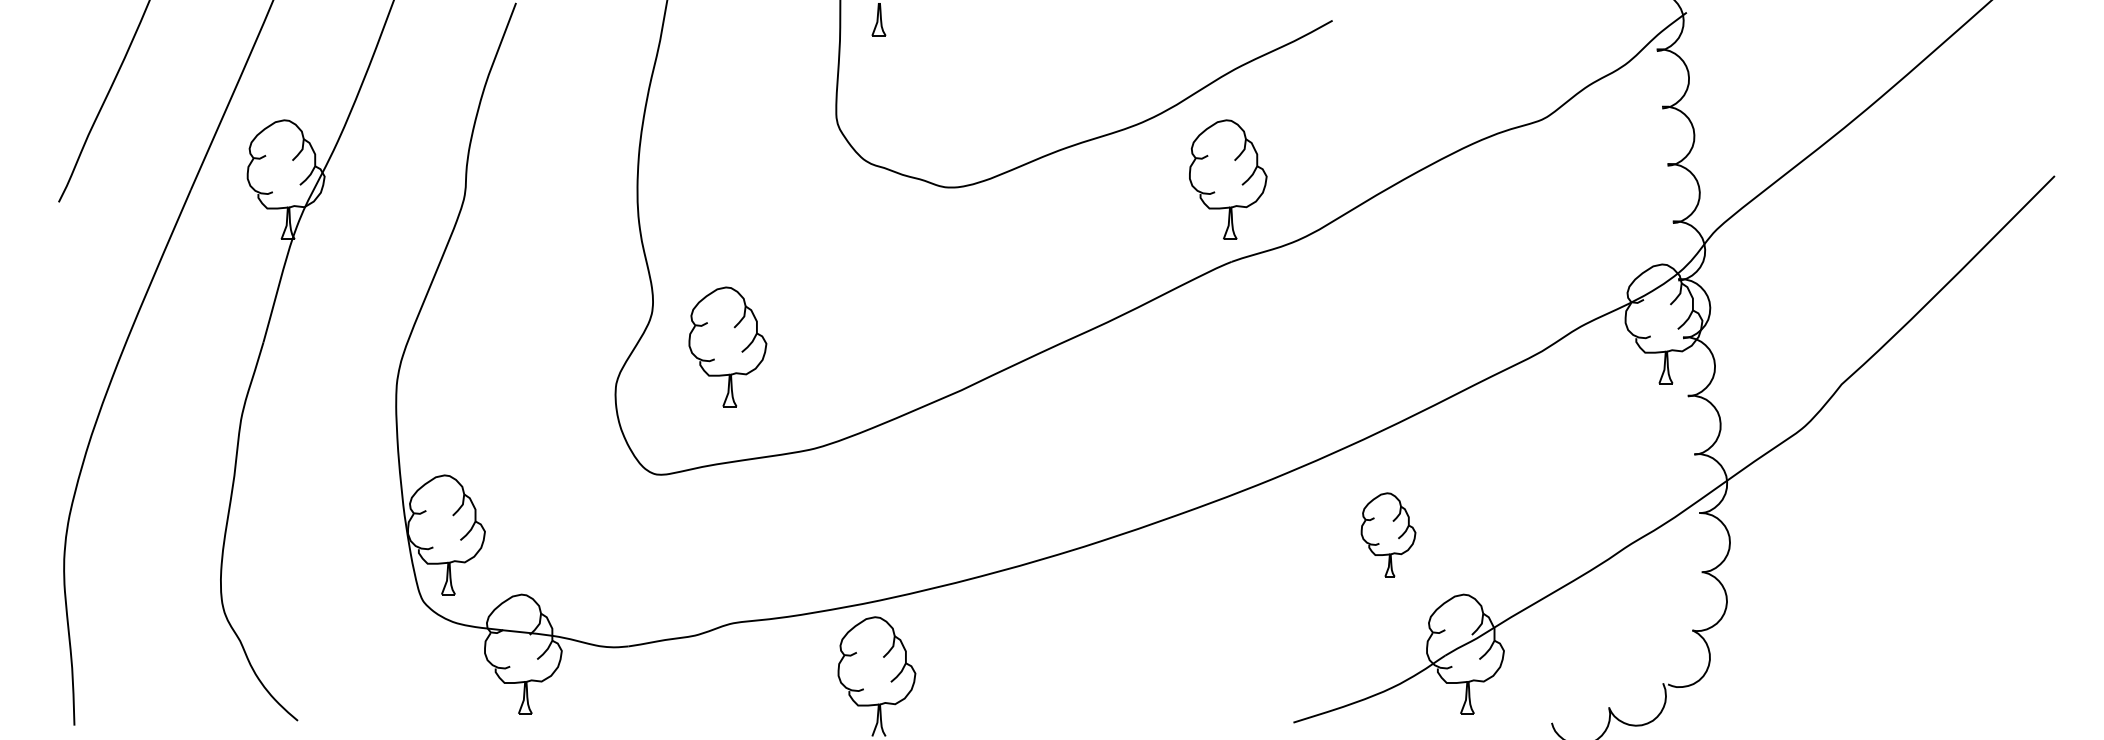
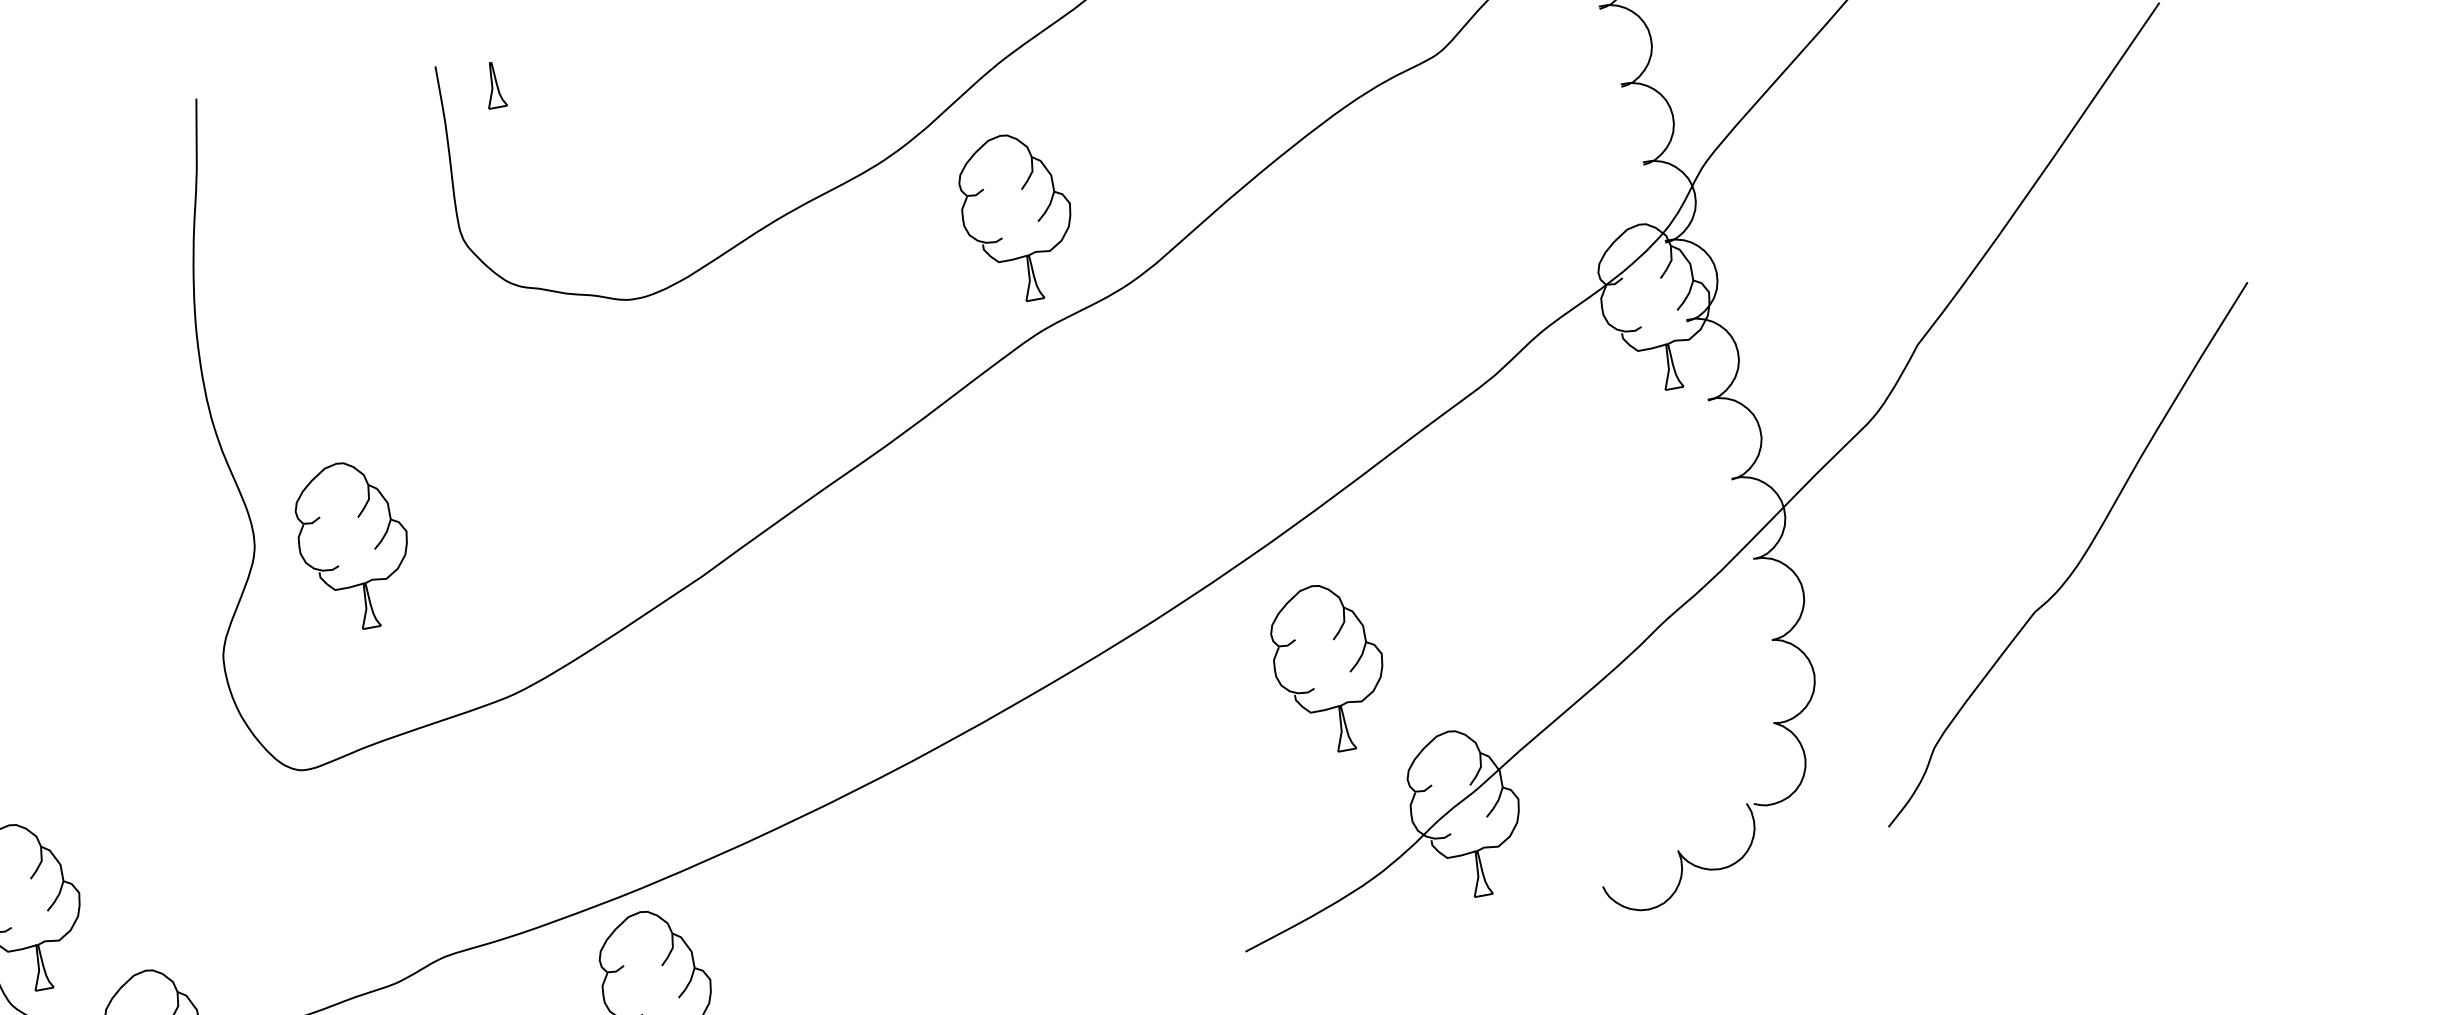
part: (727, 346) -> (353, 545), moved
part: (1388, 534) -> (1329, 667), size x1.43
curve: (1926, 556) -> (2078, 561), added

